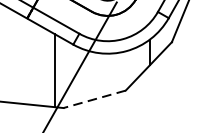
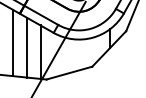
line: (17, 57) -> (12, 42), added
line: (37, 64) -> (27, 47), added
line: (94, 99) -> (69, 73), dashed -> solid

